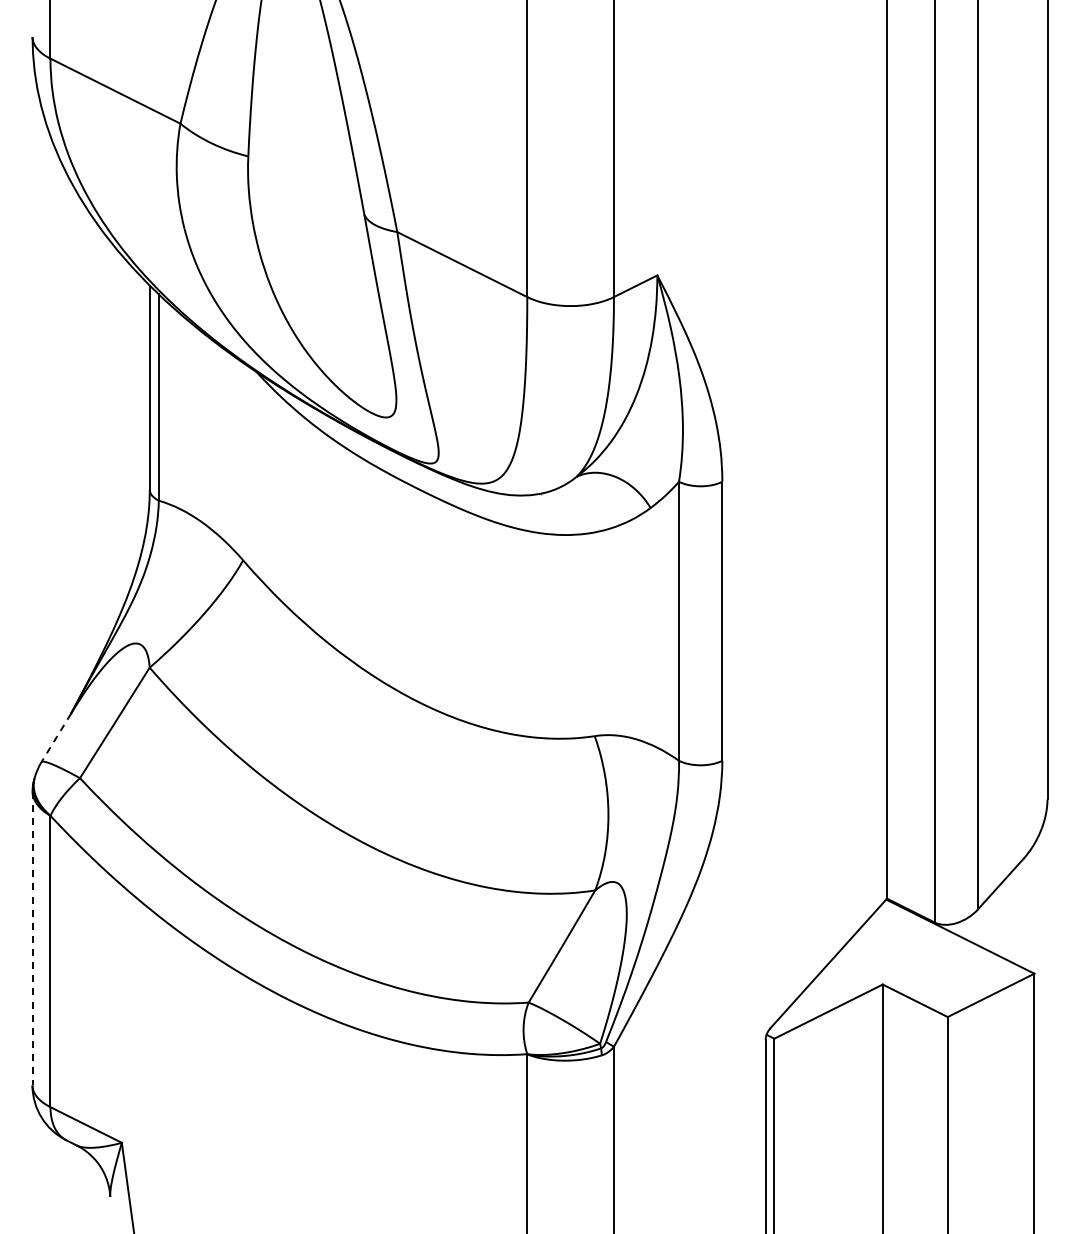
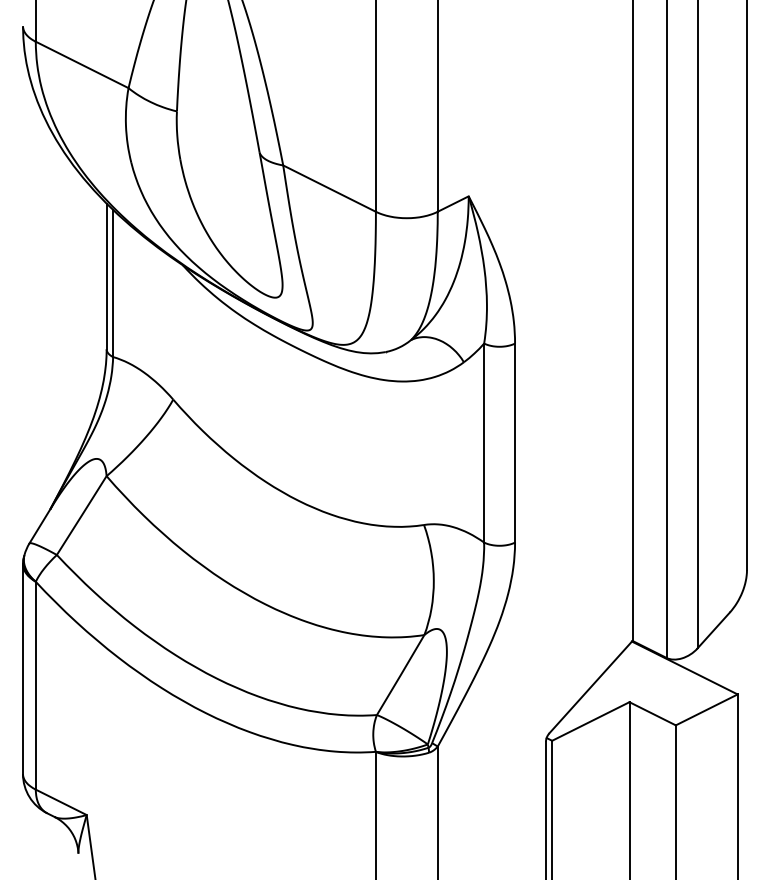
line: (56, 738) -> (40, 526), dashed -> solid
line: (32, 938) -> (23, 669), dashed -> solid

